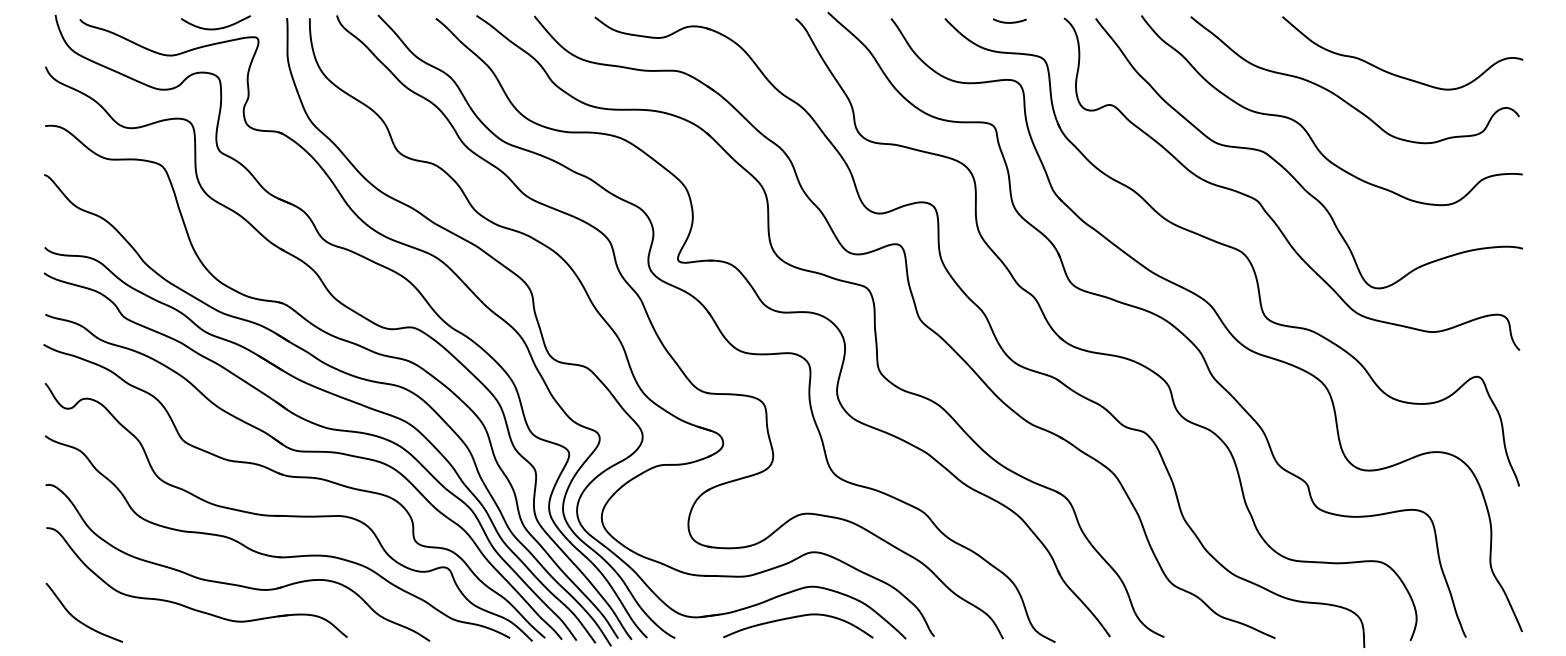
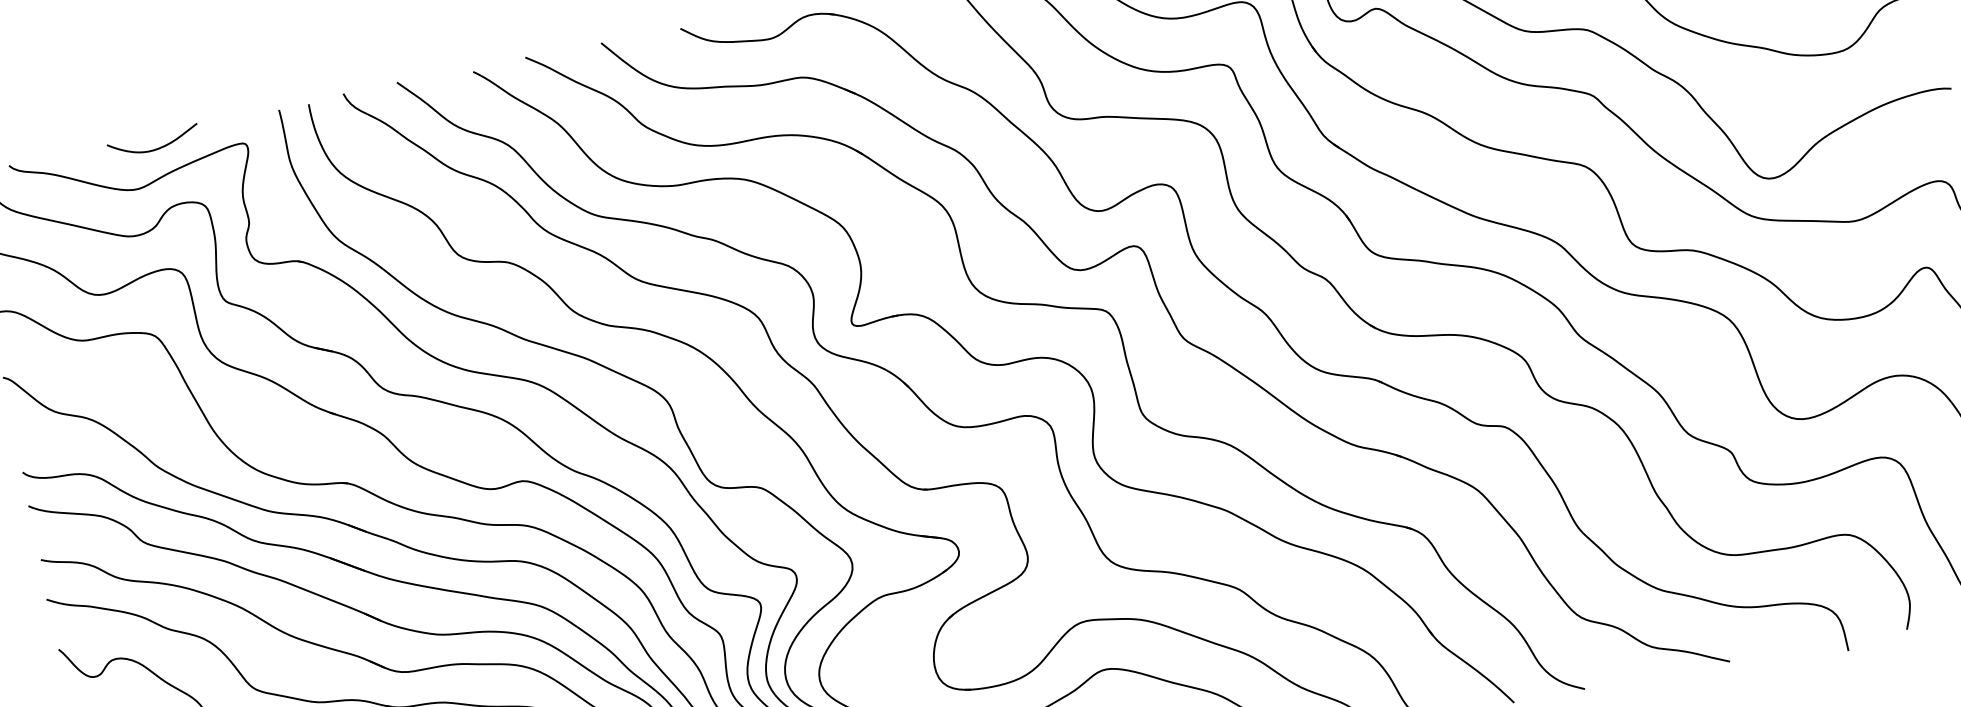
curve: (218, 27) -> (158, 146), moved

